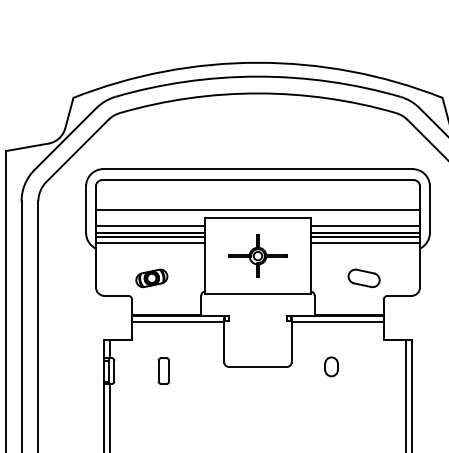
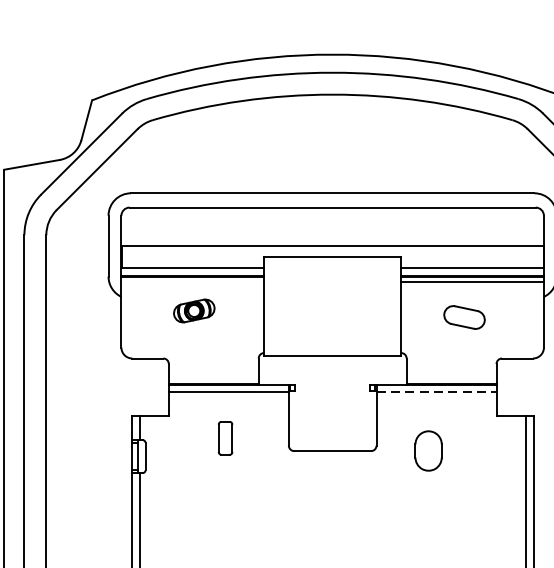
line: (150, 237) -> (192, 282), removed
line: (150, 242) -> (192, 288), removed
line: (365, 242) -> (472, 288), removed
part: (257, 255) -> (332, 305), removed
part: (151, 278) -> (193, 311), moved
part: (363, 278) -> (463, 317), moved
line: (338, 321) -> (437, 391), solid -> dashed
part: (331, 366) -> (428, 450), size x1.6
part: (163, 370) -> (225, 437), moved

